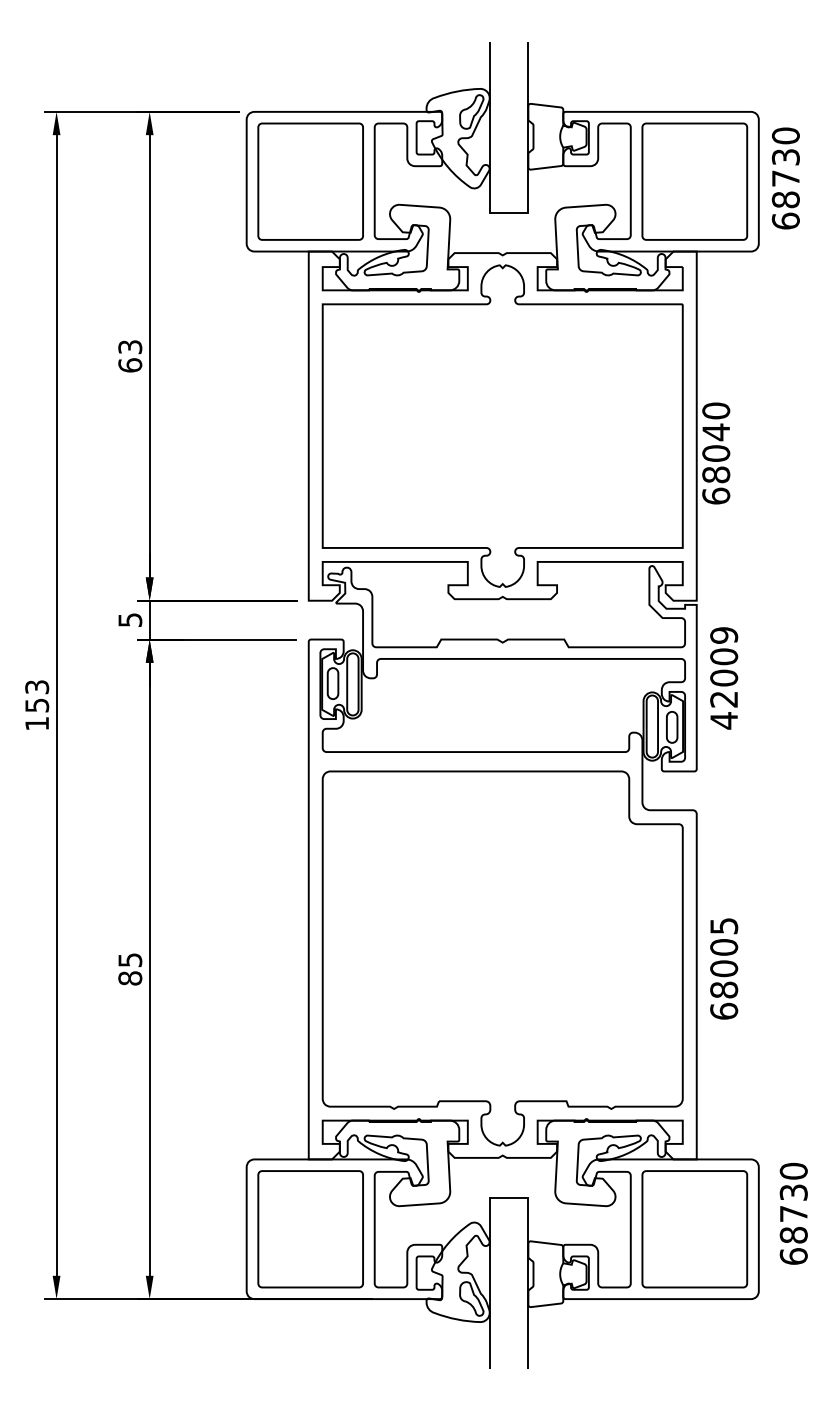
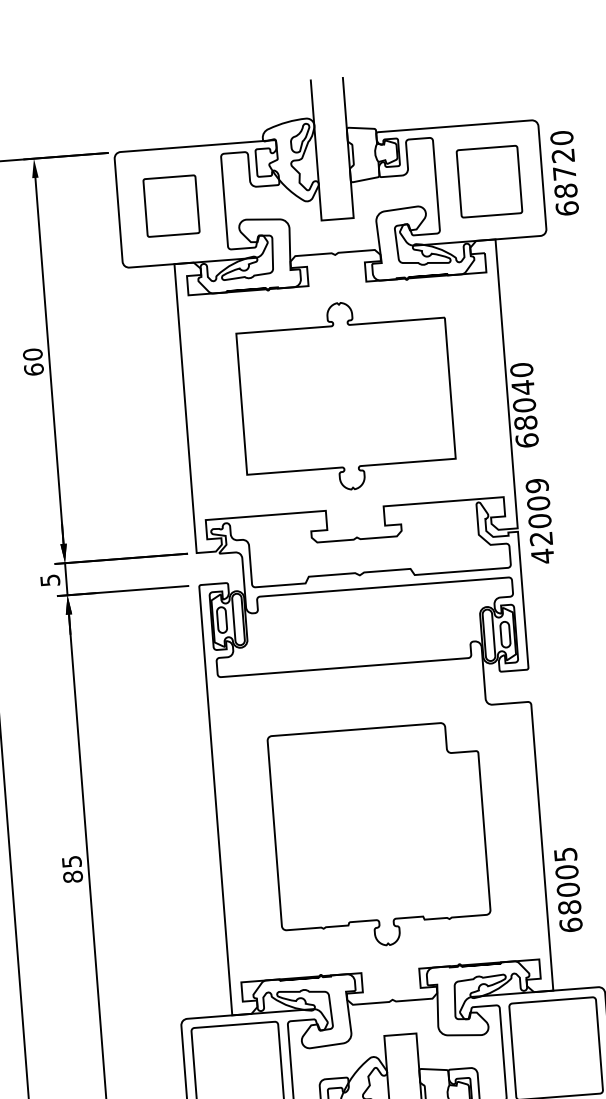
text: (785, 157) -> (562, 155), 68730 -> 68720
part: (310, 181) -> (171, 206), size x0.6
part: (694, 181) -> (489, 181), size x0.7
text: (130, 347) -> (33, 354), 63 -> 60
part: (502, 425) -> (345, 395), size x0.7
text: (724, 678) -> (540, 521), moved
part: (502, 958) -> (379, 836), size x0.7
text: (724, 968) -> (568, 889), moved

